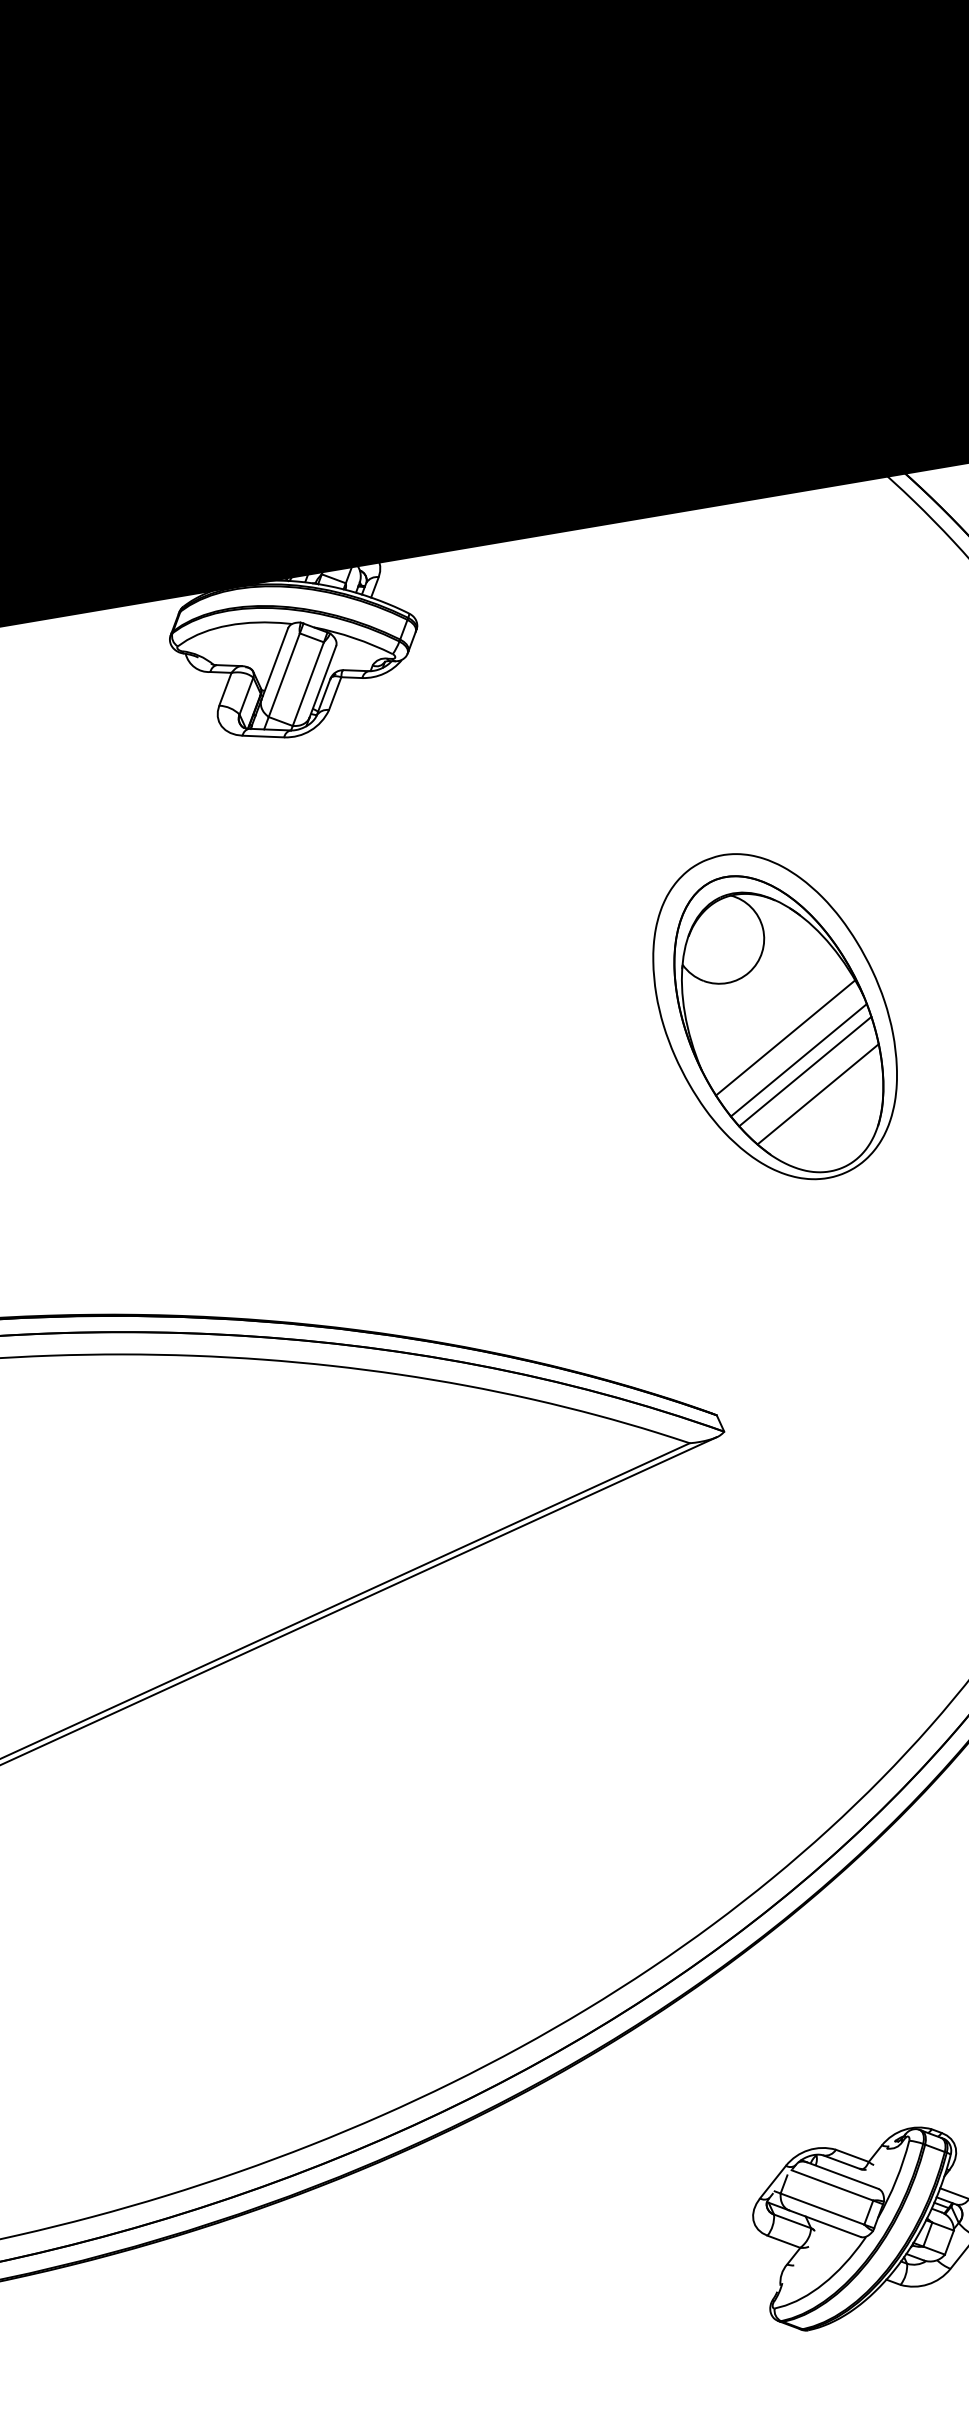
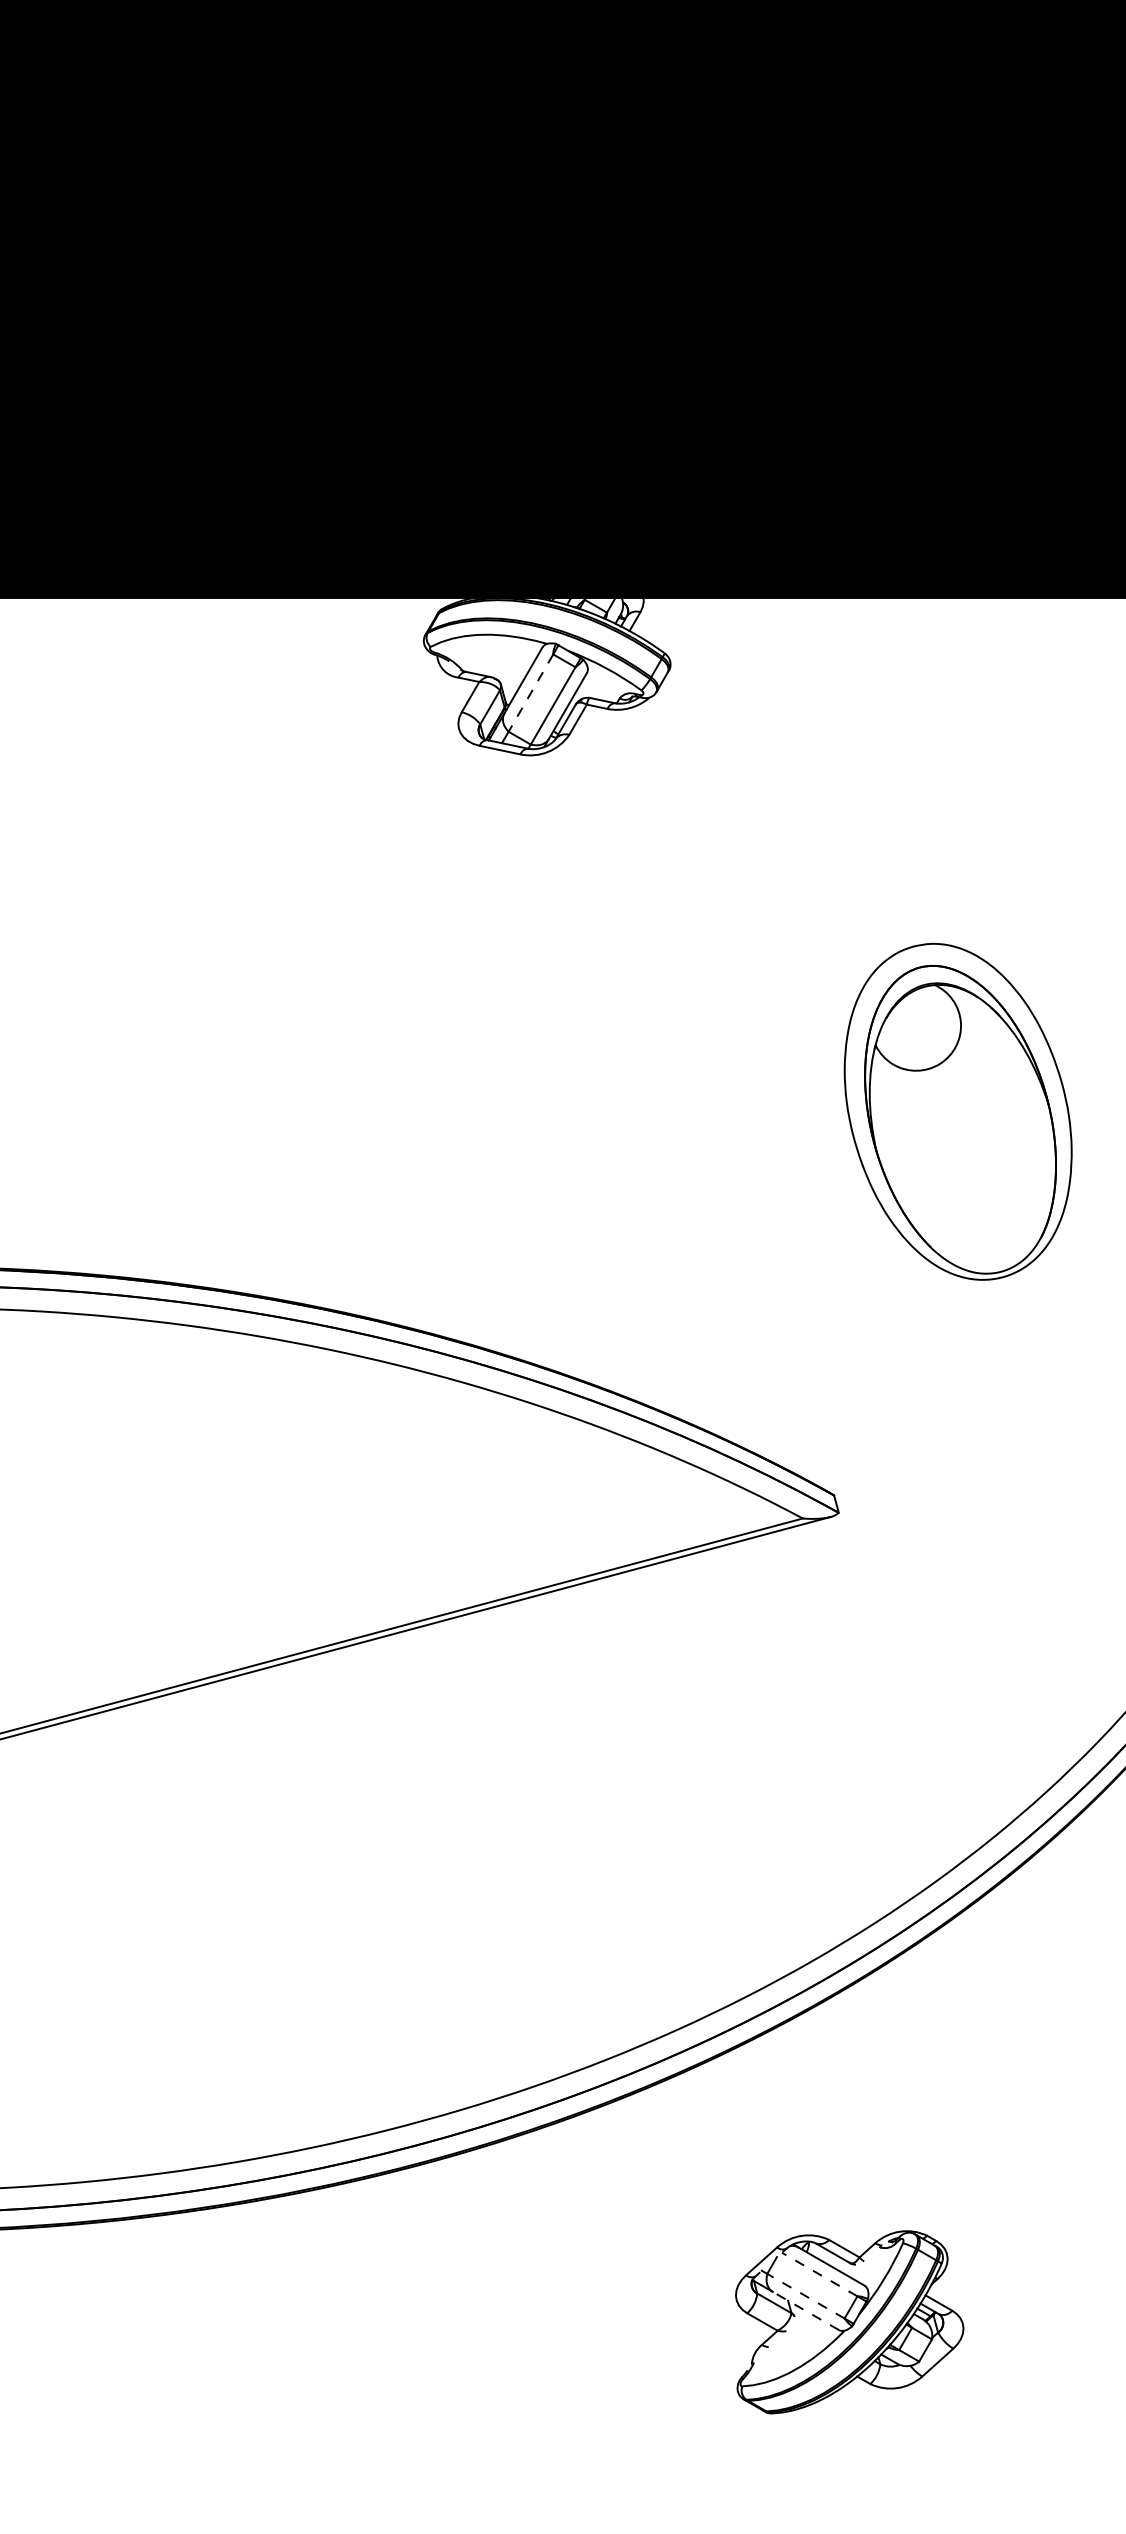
line: (283, 675) -> (530, 693), solid -> dashed
line: (785, 1037) -> (964, 1134), removed
line: (797, 1060) -> (973, 1158), removed
line: (805, 1072) -> (978, 1171), removed
line: (817, 1094) -> (987, 1195), removed
line: (832, 2185) -> (819, 2274), solid -> dashed
line: (822, 2209) -> (805, 2296), solid -> dashed
line: (824, 2223) -> (805, 2310), solid -> dashed

